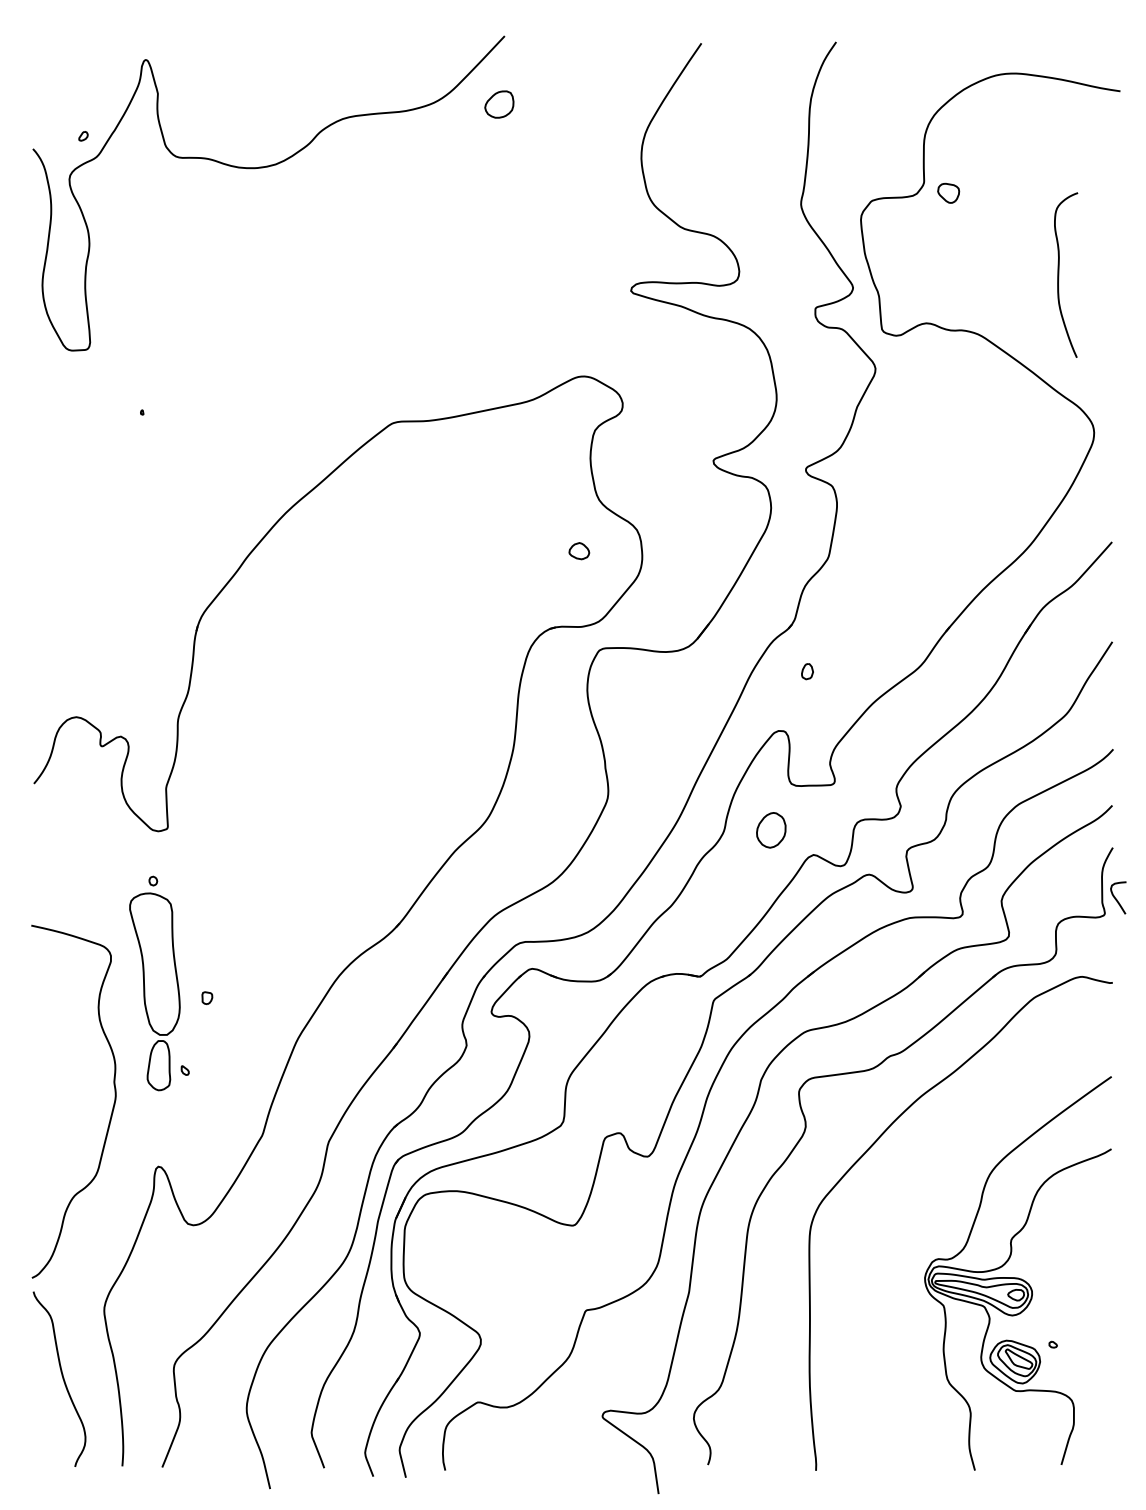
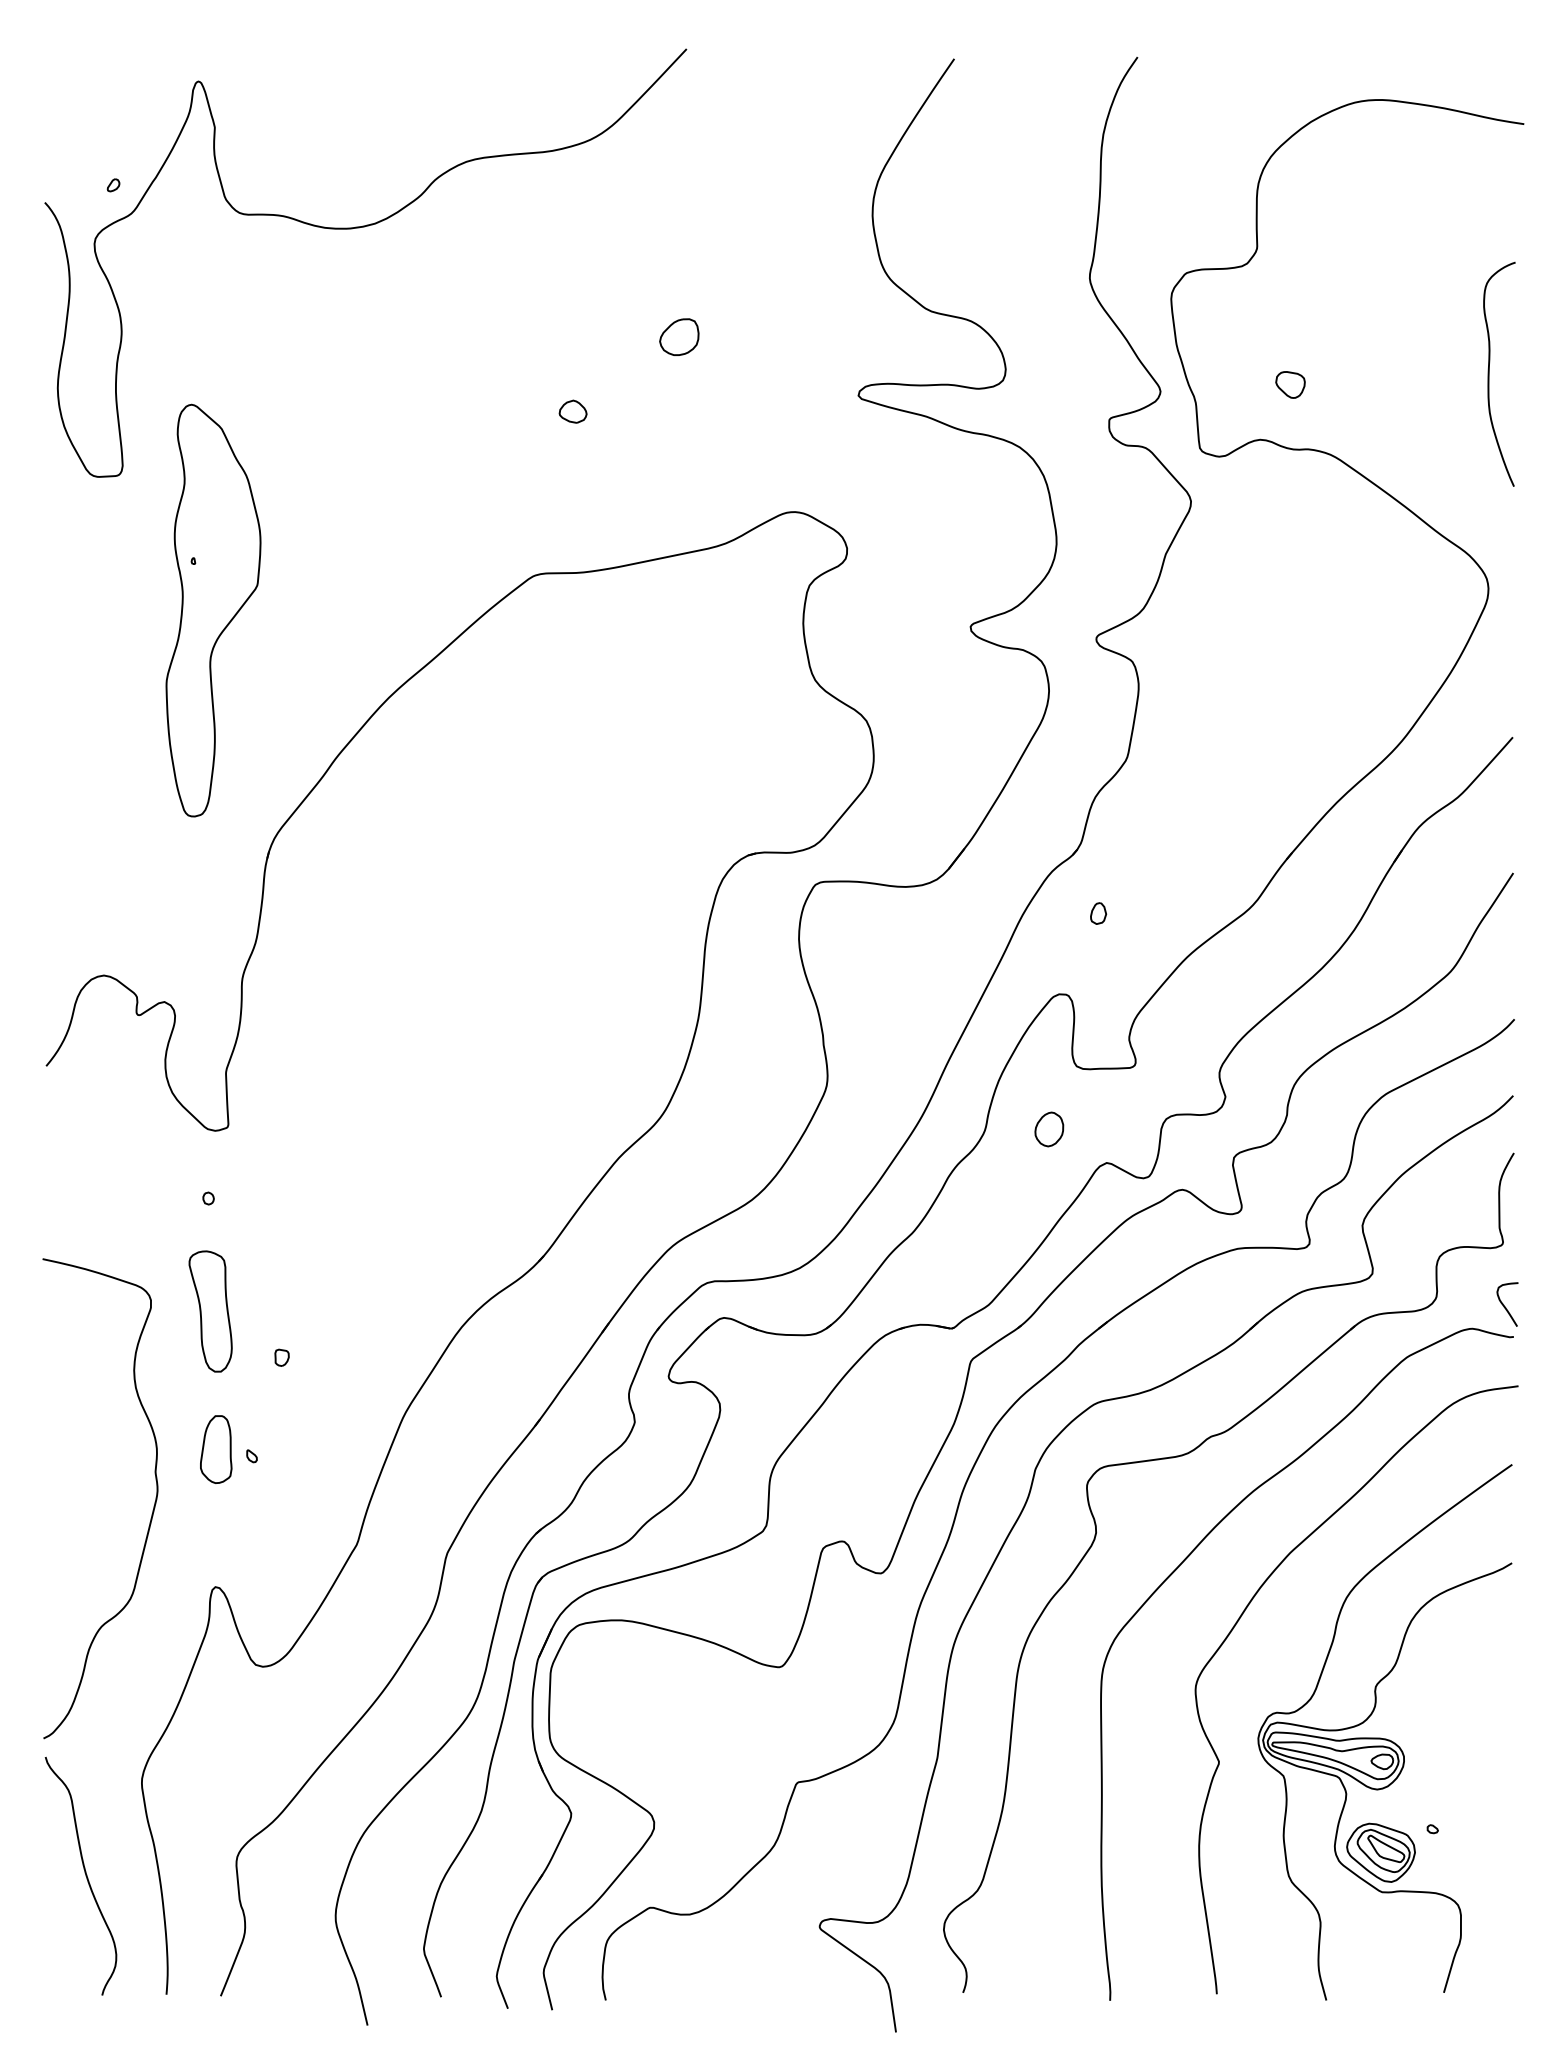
part: (499, 104) -> (679, 336), moved
part: (948, 193) -> (1290, 384), moved
curve: (1058, 274) -> (1489, 373), moved
part: (156, 448) -> (213, 610), added
part: (578, 551) -> (572, 411), moved
part: (771, 830) -> (1049, 1129), size x0.71
curve: (1116, 899) -> (1505, 1306), moved
part: (154, 964) -> (210, 1311), size x0.62
curve: (914, 1186) -> (1243, 1614), added

